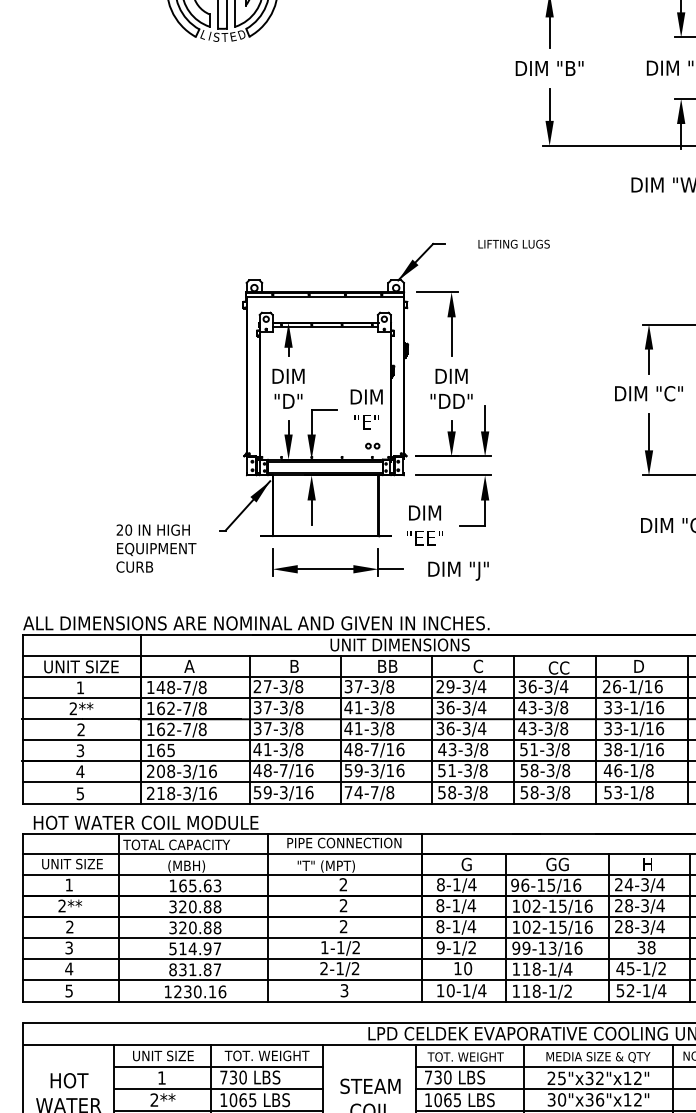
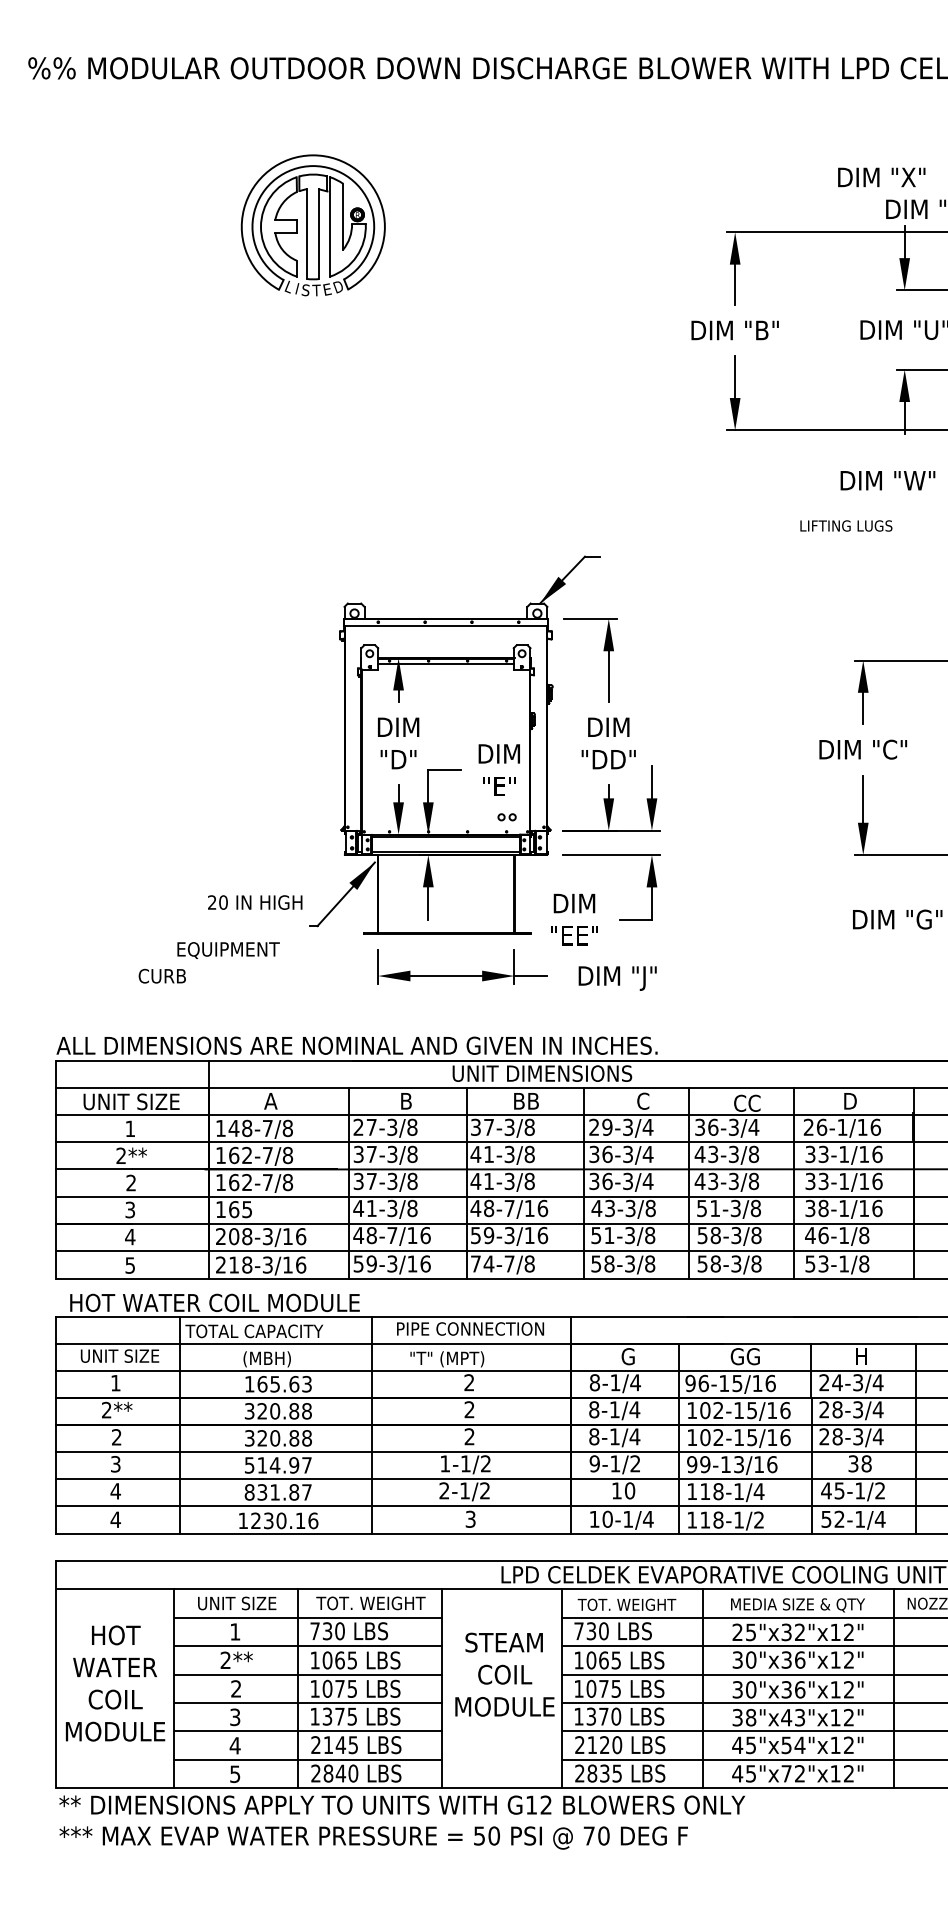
text: (514, 243) -> (846, 525), moved
text: (153, 530) -> (255, 902), moved
text: (134, 566) -> (161, 975), moved
text: (68, 990) -> (115, 1519), 5 -> 4

